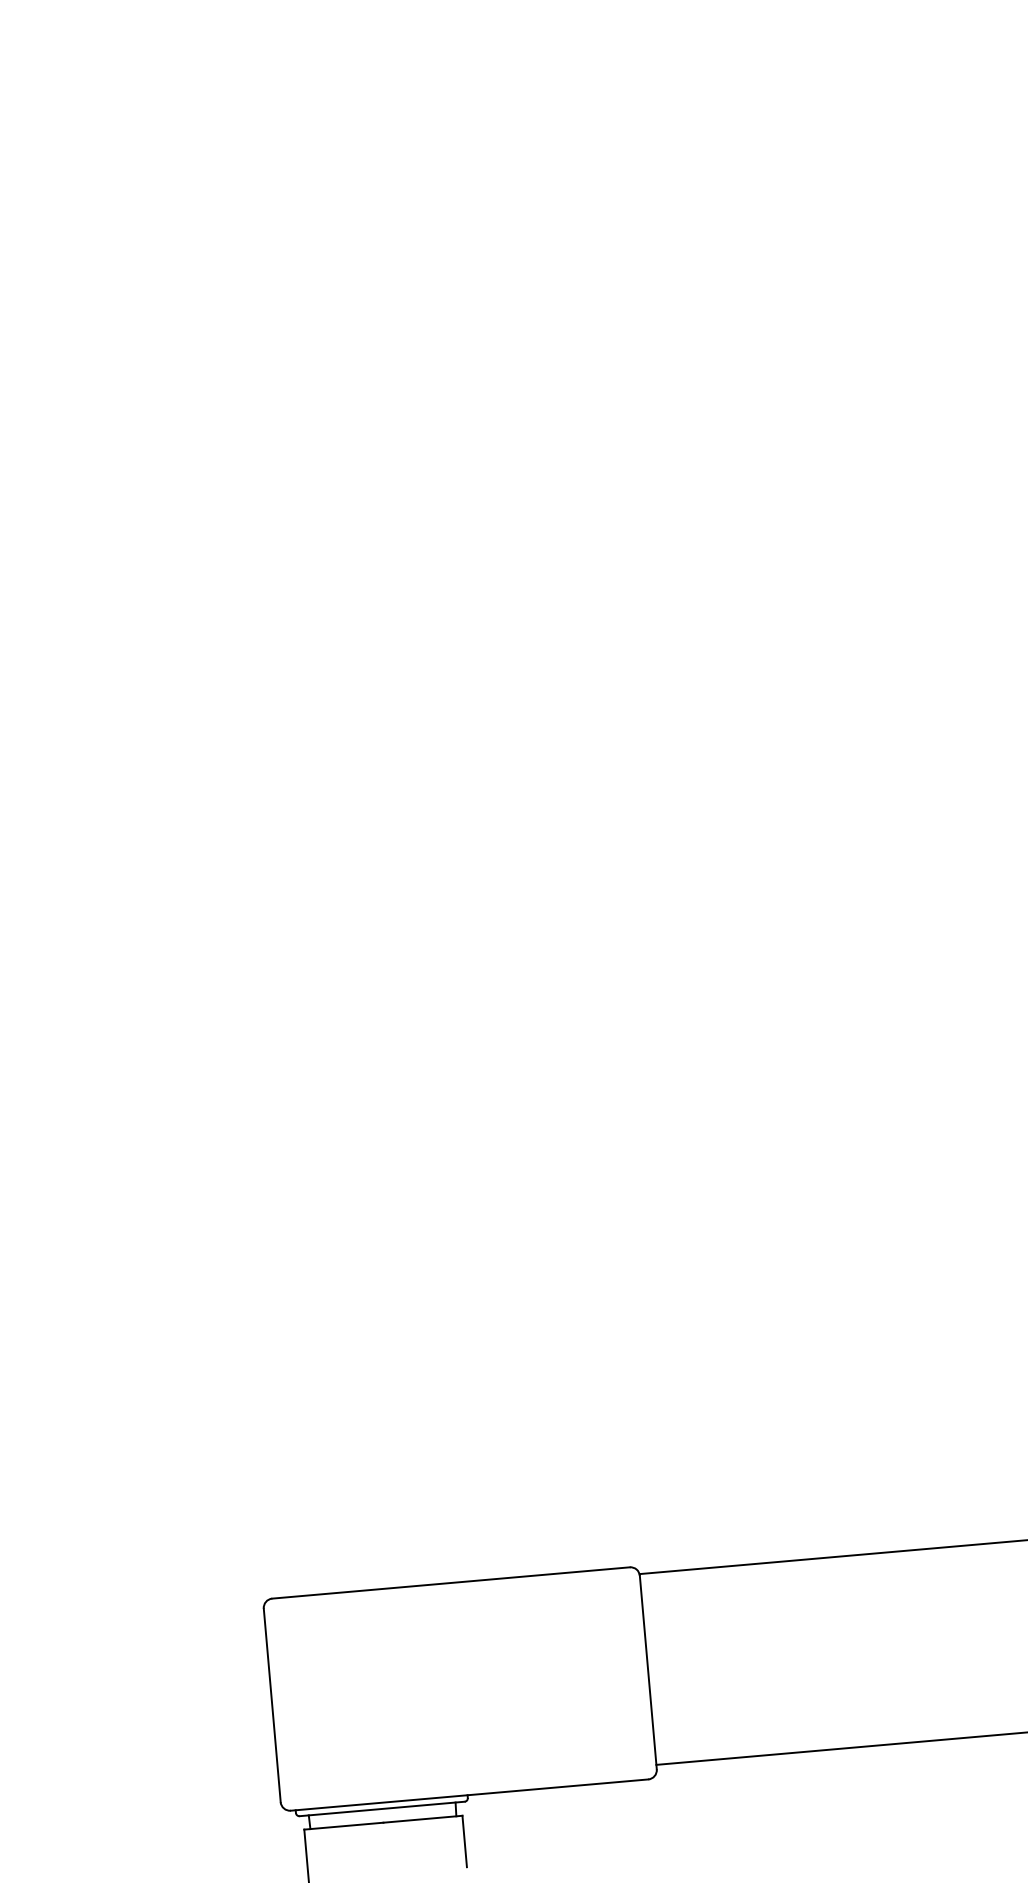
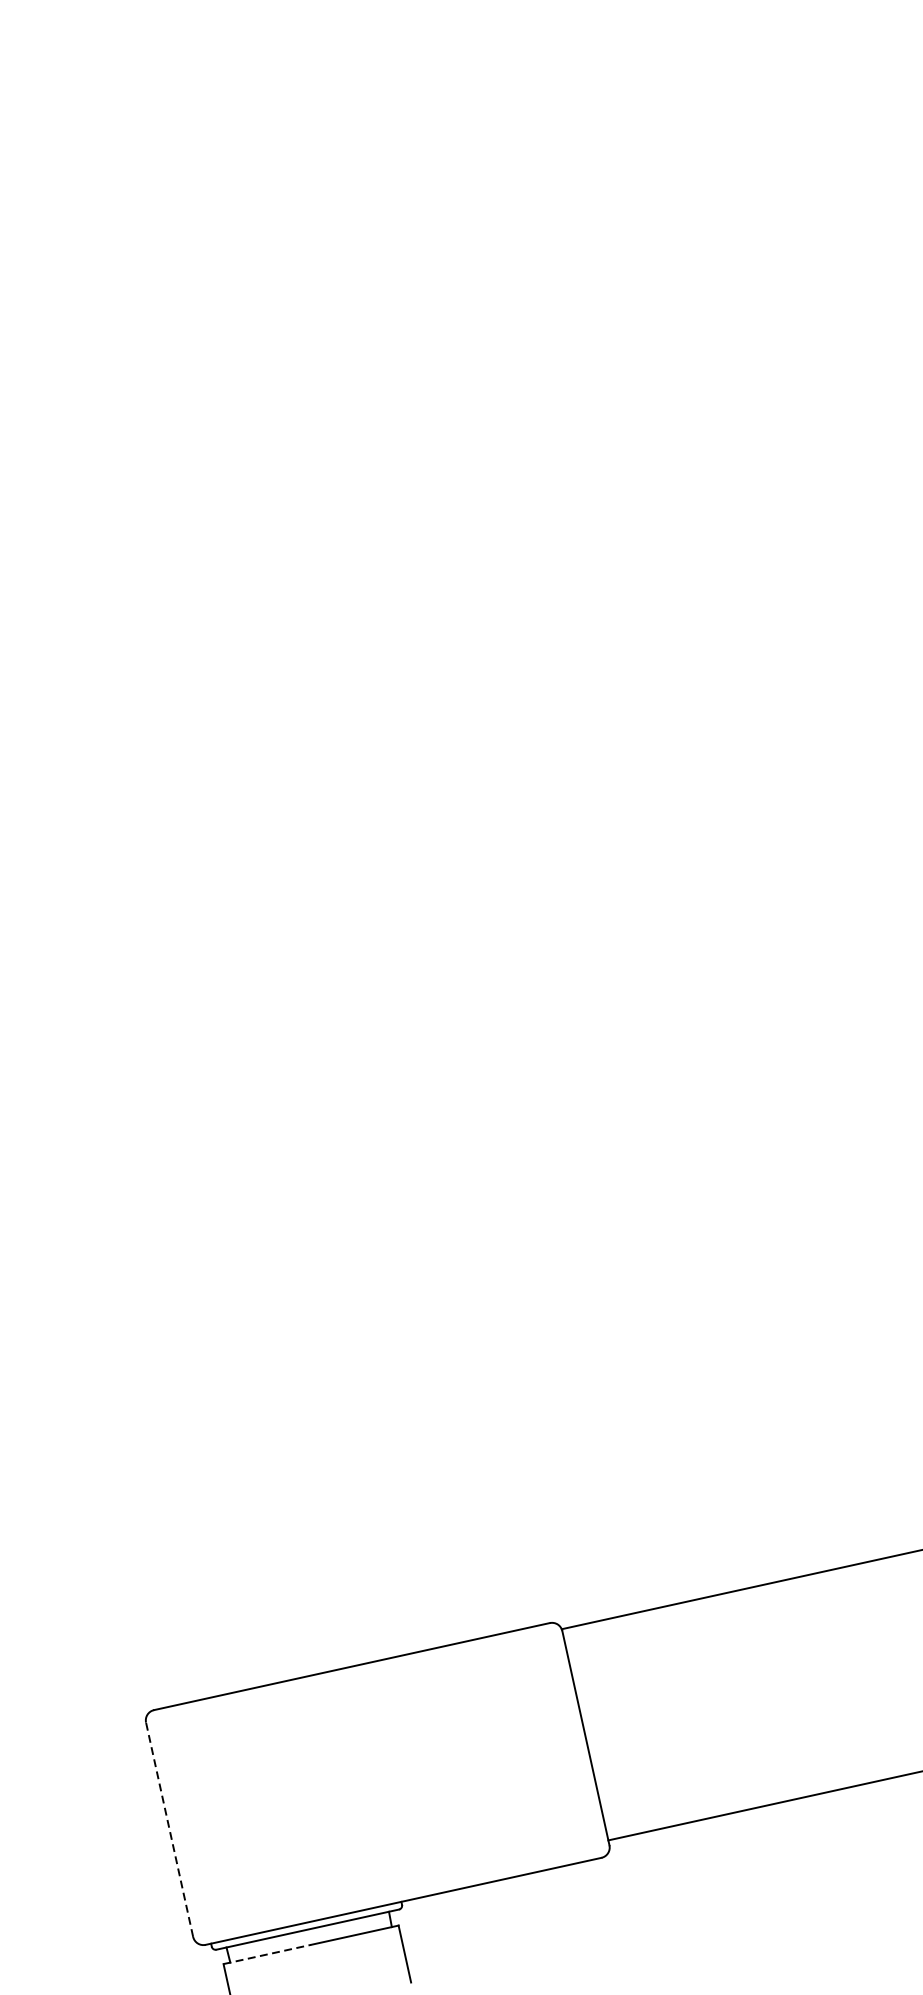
line: (272, 1704) -> (169, 1828), solid -> dashed
line: (343, 1826) -> (266, 1954), solid -> dashed

